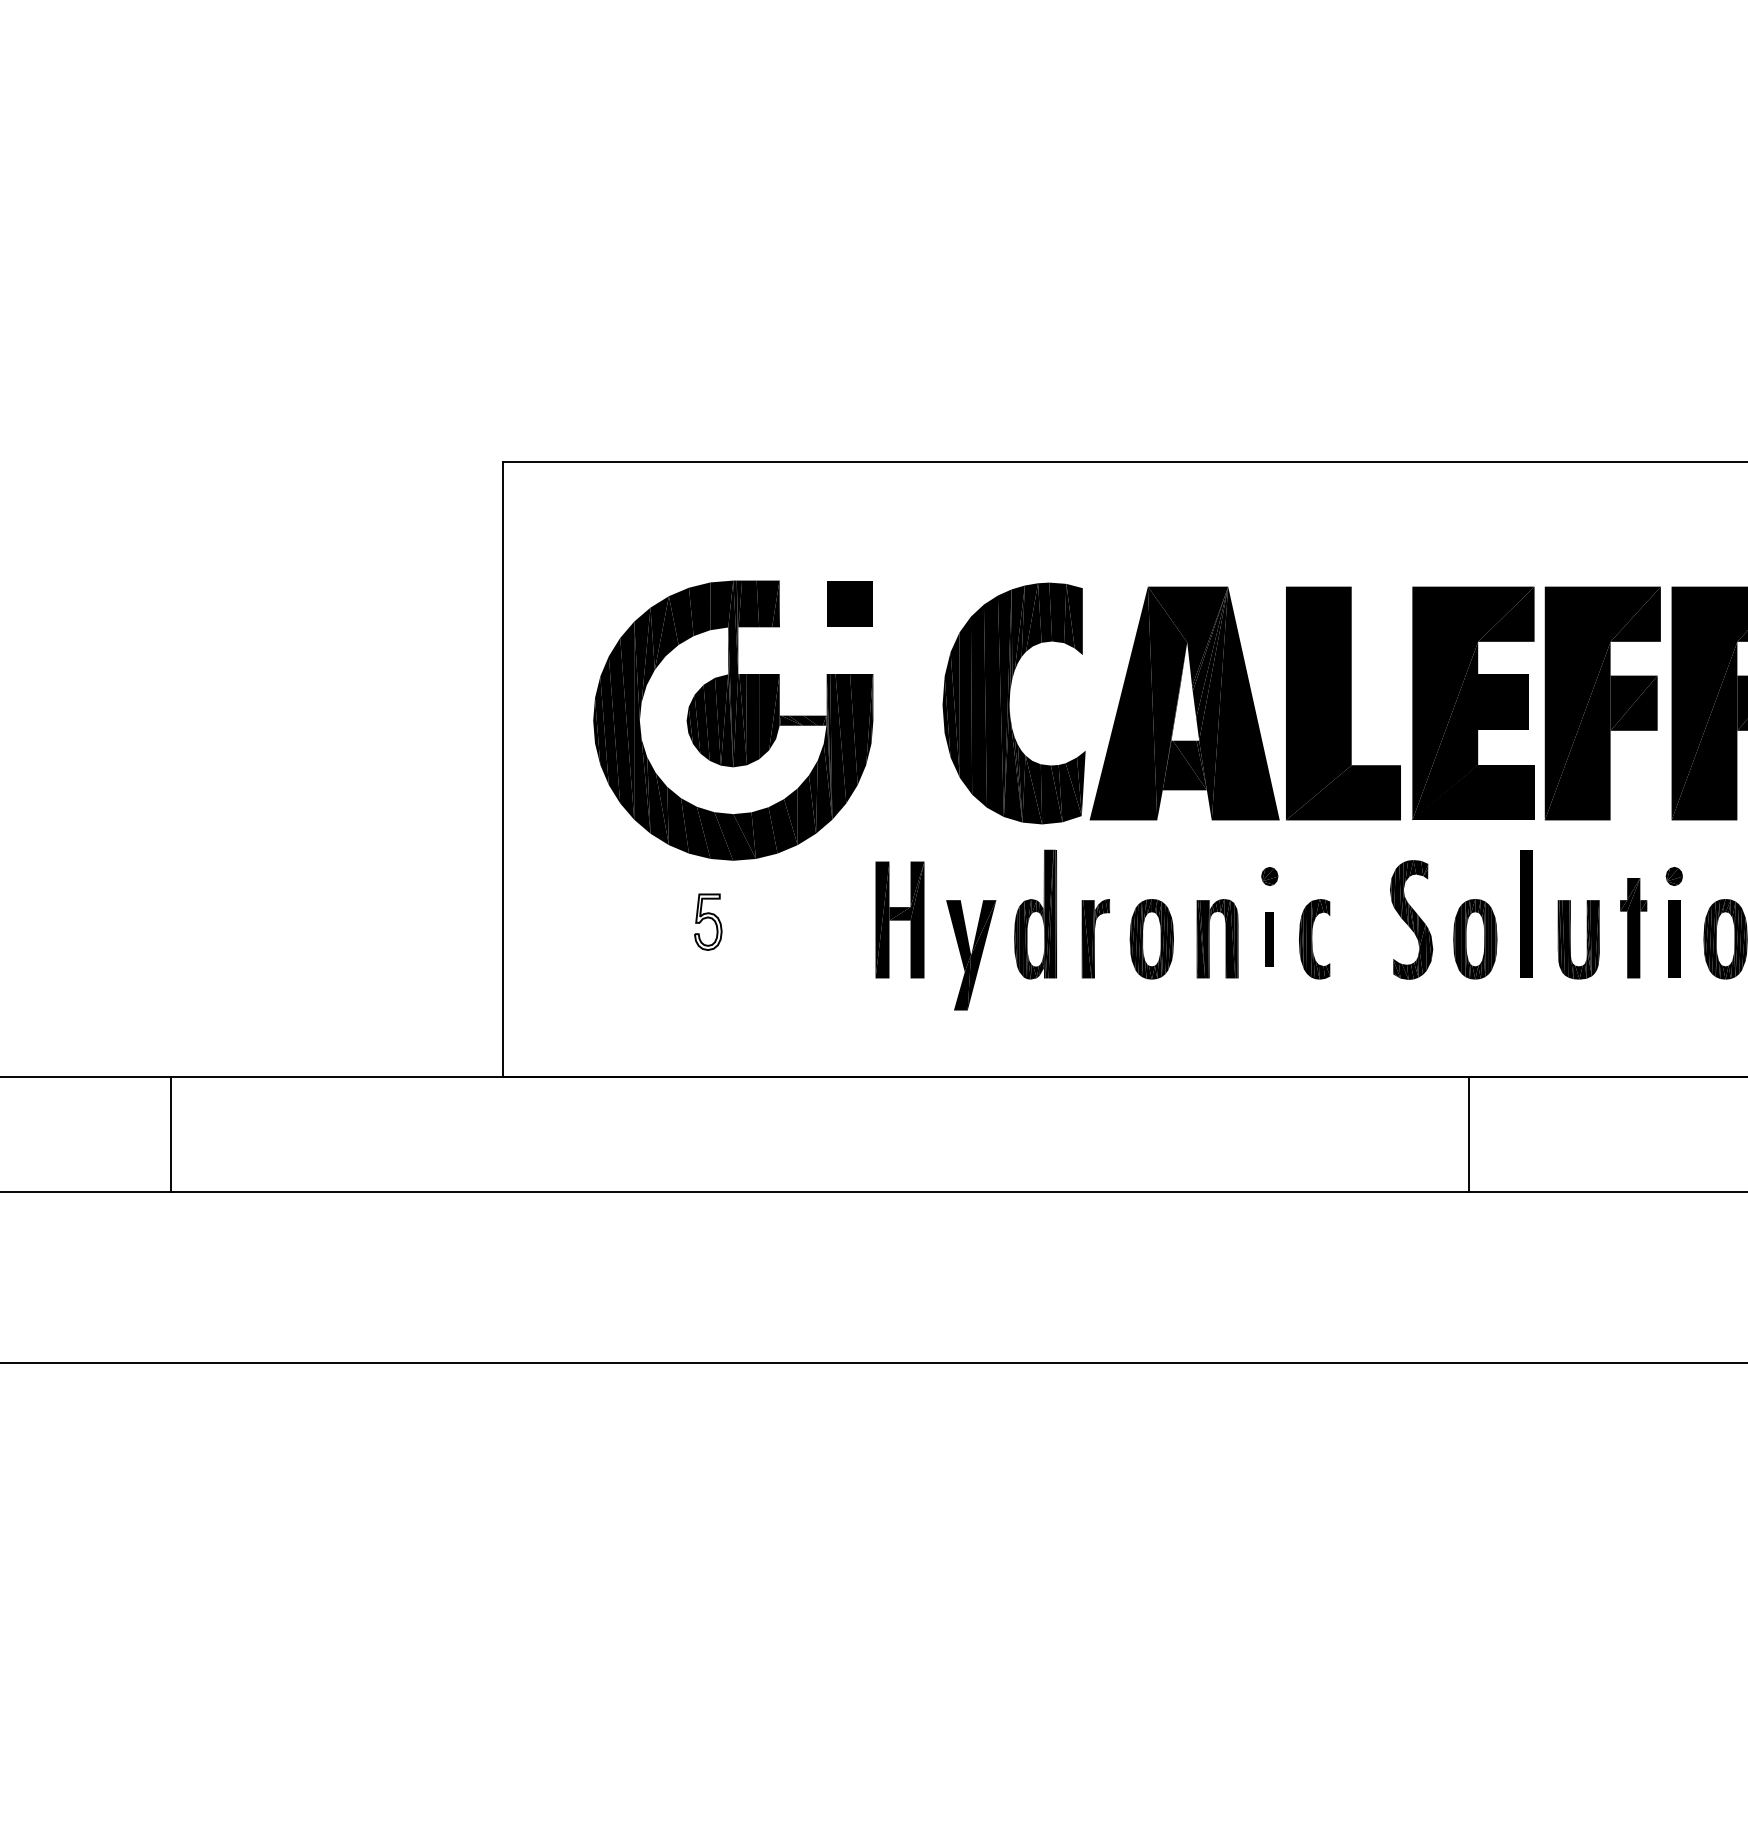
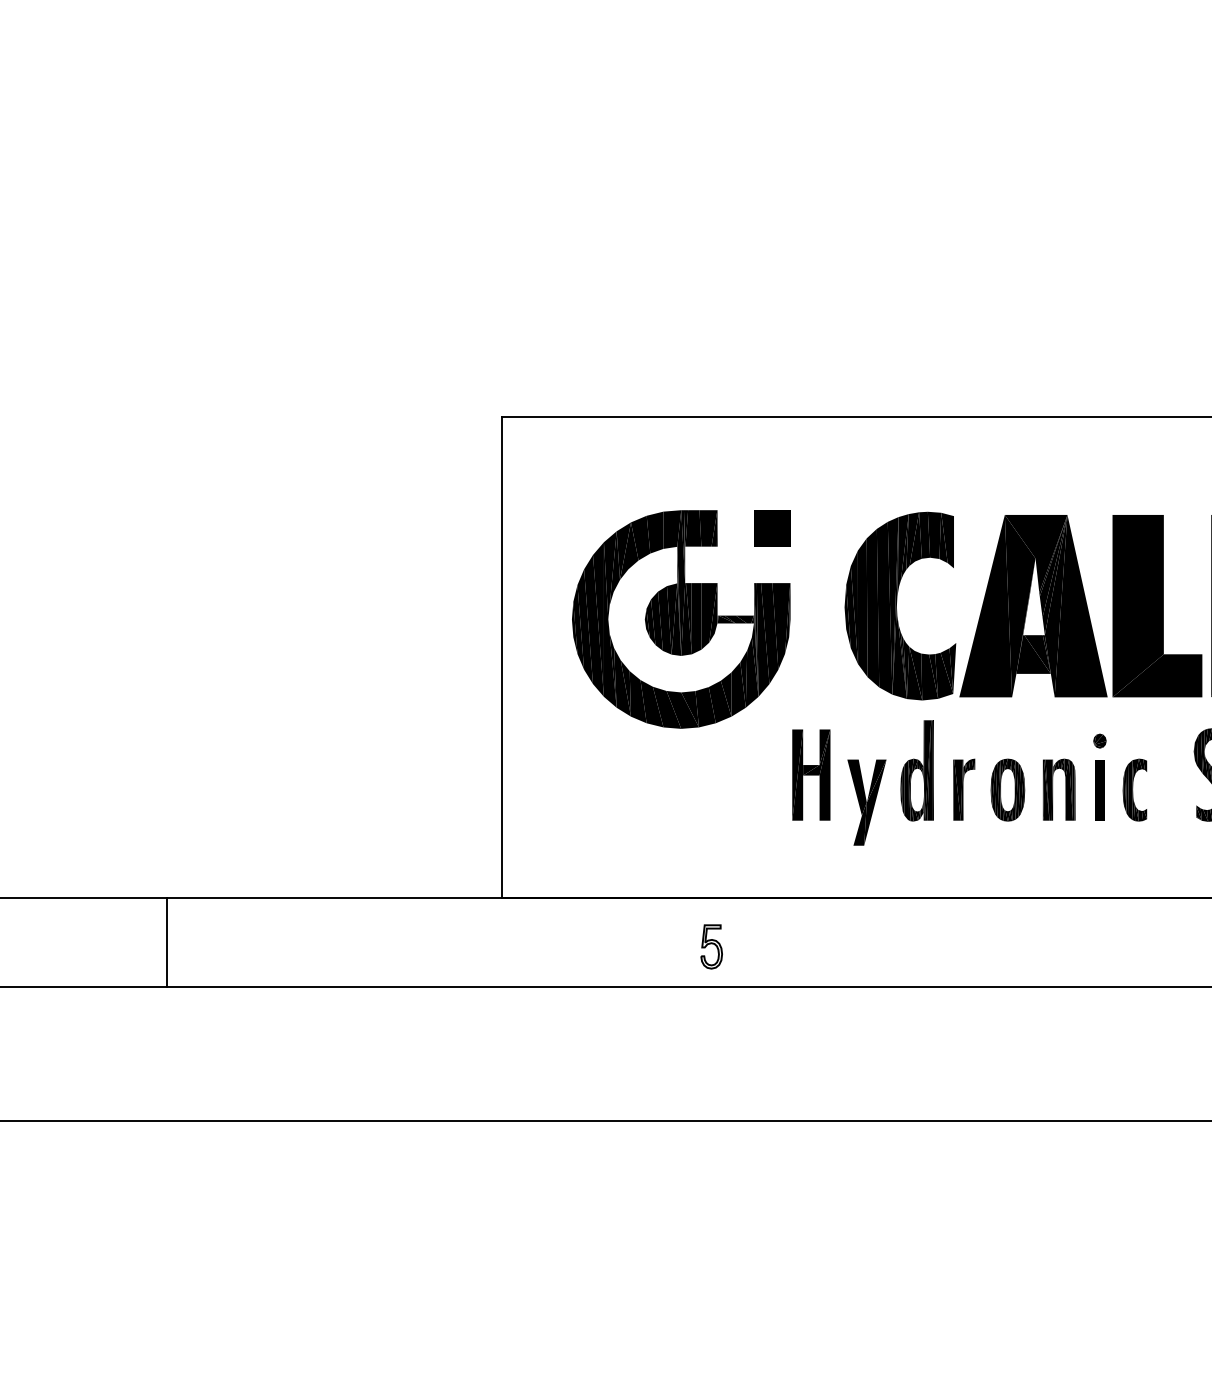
part: (708, 921) -> (711, 946), moved
part: (1269, 938) -> (1099, 789), size x1.43
line: (170, 1134) -> (166, 942), moved

